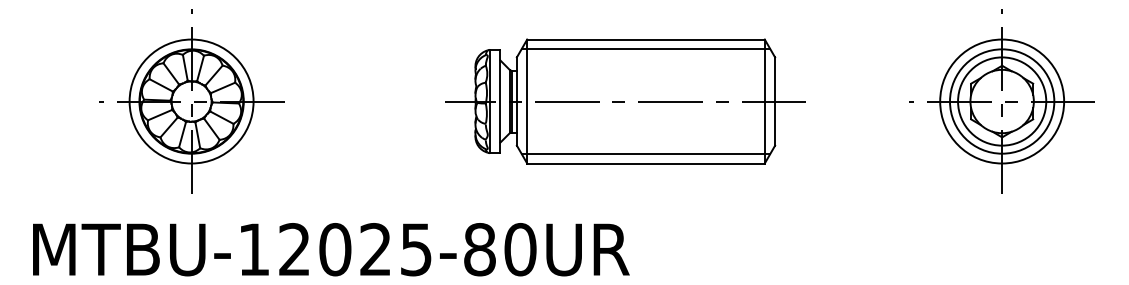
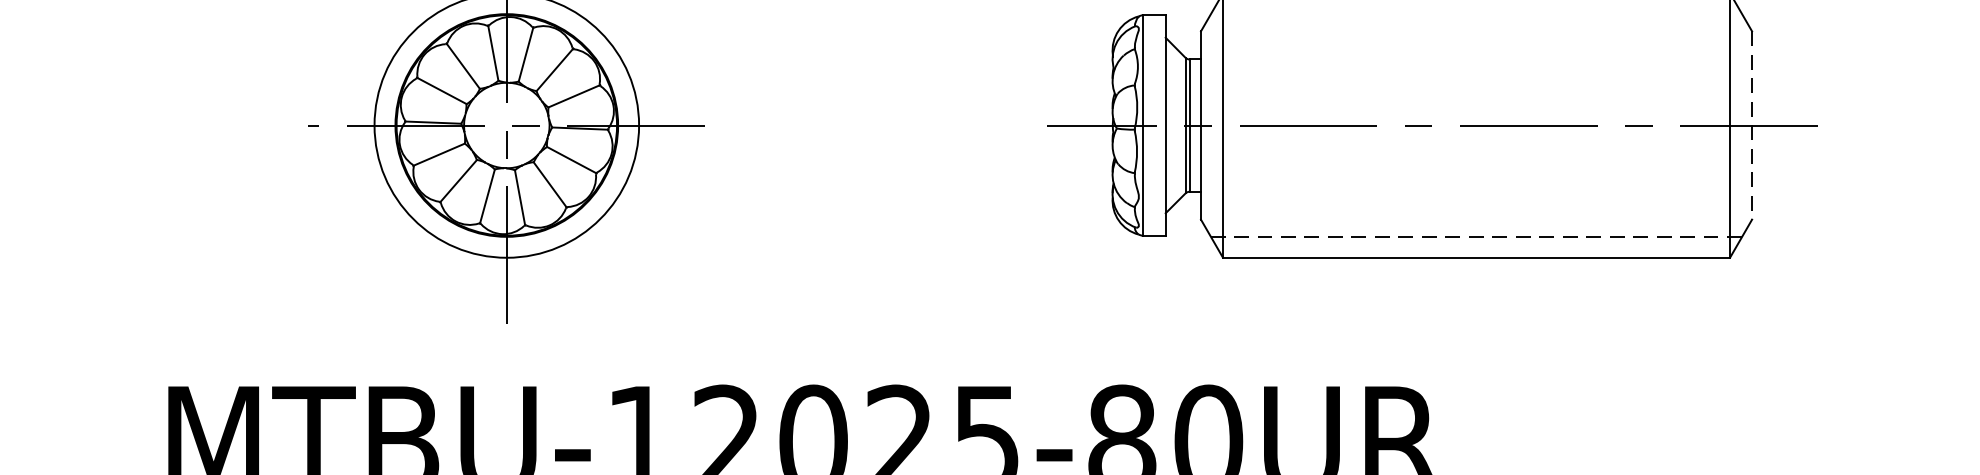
line: (645, 49) -> (1475, 14), removed
line: (775, 102) -> (1752, 127), solid -> dashed
line: (645, 153) -> (1475, 236), solid -> dashed

